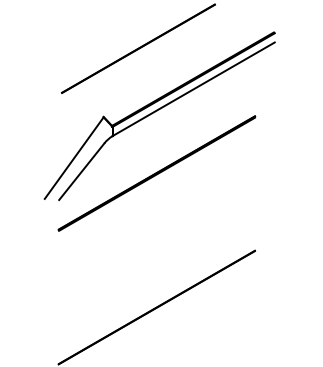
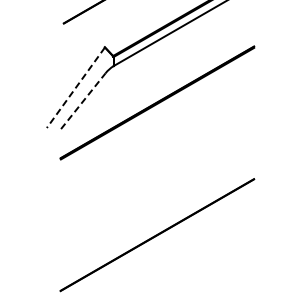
line: (73, 158) -> (75, 88), solid -> dashed
line: (82, 171) -> (84, 100), solid -> dashed

